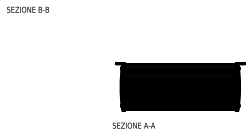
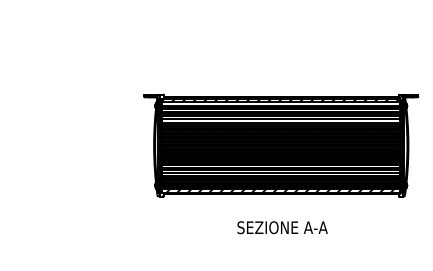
text: (133, 125) -> (281, 227), moved

